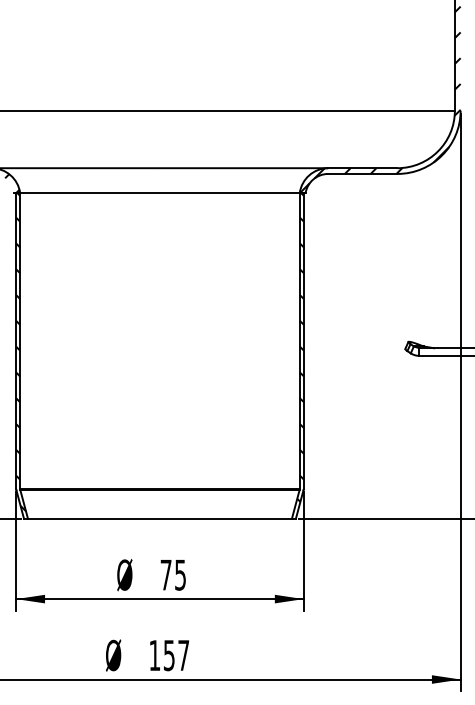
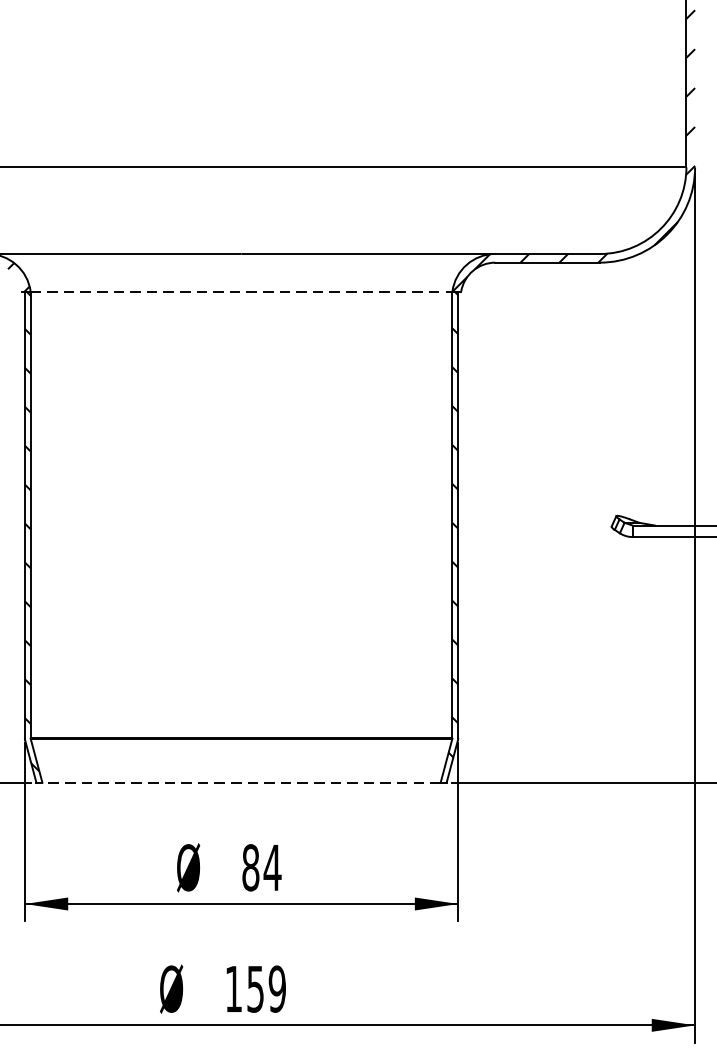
line: (159, 193) -> (240, 292), solid -> dashed
line: (159, 518) -> (240, 782), solid -> dashed
text: (173, 574) -> (261, 866), 75 -> 84
text: (183, 655) -> (277, 989), 157 -> 159

